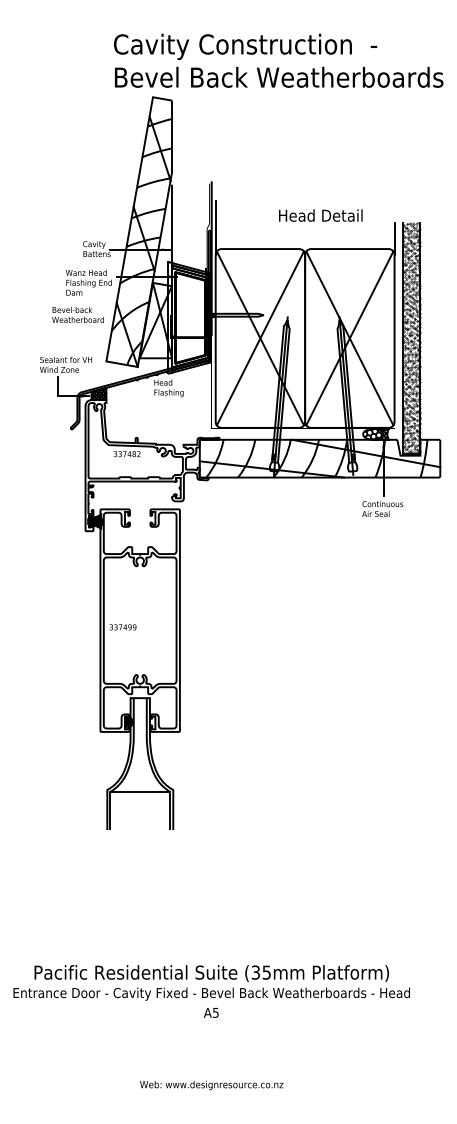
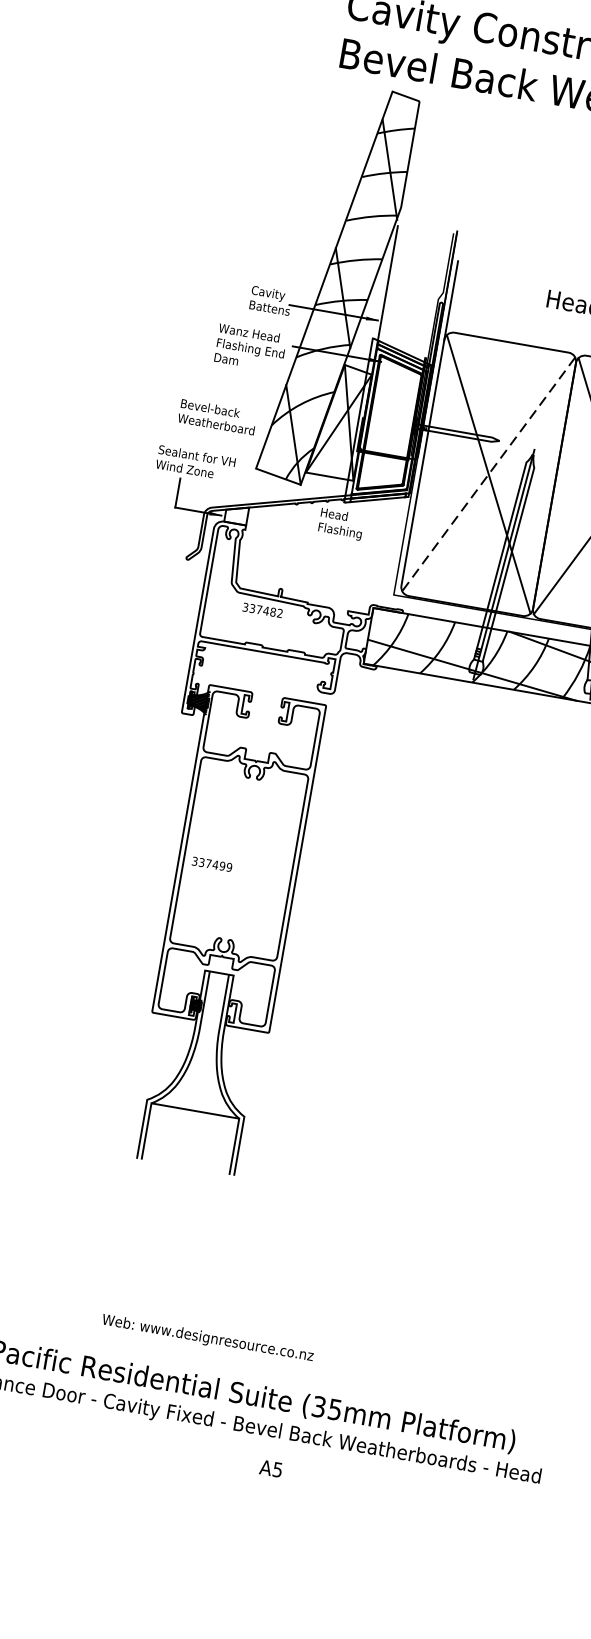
text: (77, 314) -> (216, 416), moved
line: (260, 338) -> (488, 474), solid -> dashed
hatch: (98, 394) -> (235, 515), removed
text: (211, 1012) -> (271, 1468), moved
text: (211, 1085) -> (207, 1338), moved

